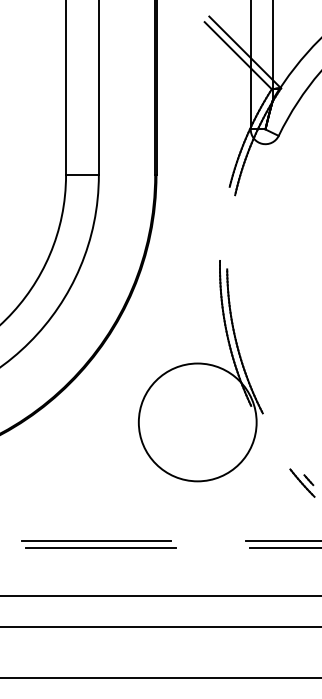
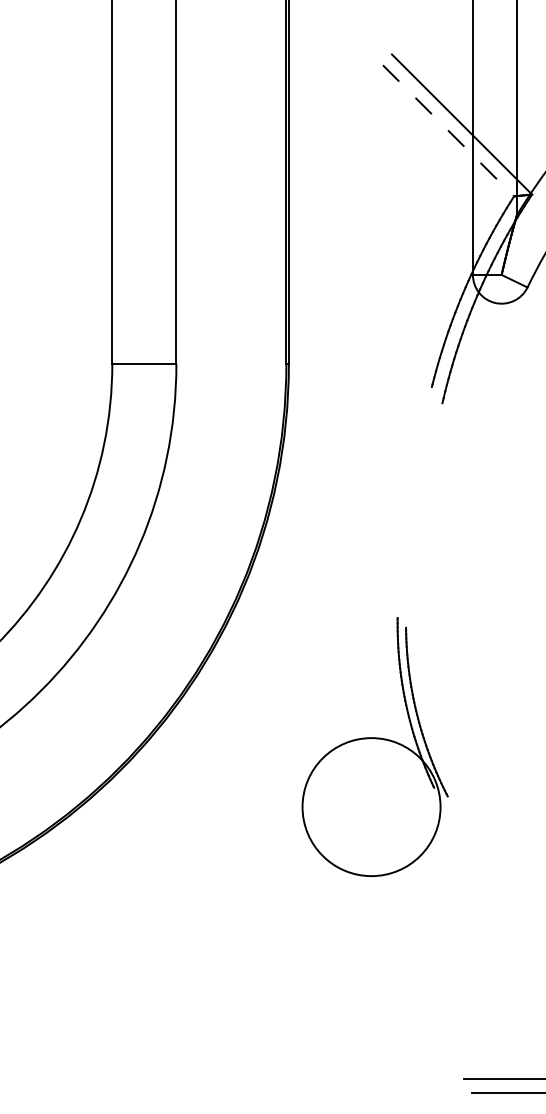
line: (238, 56) -> (448, 132), solid -> dashed
part: (200, 371) -> (374, 747), size x0.6
line: (96, 541) -> (171, 1079), removed
line: (100, 548) -> (179, 1093), removed

